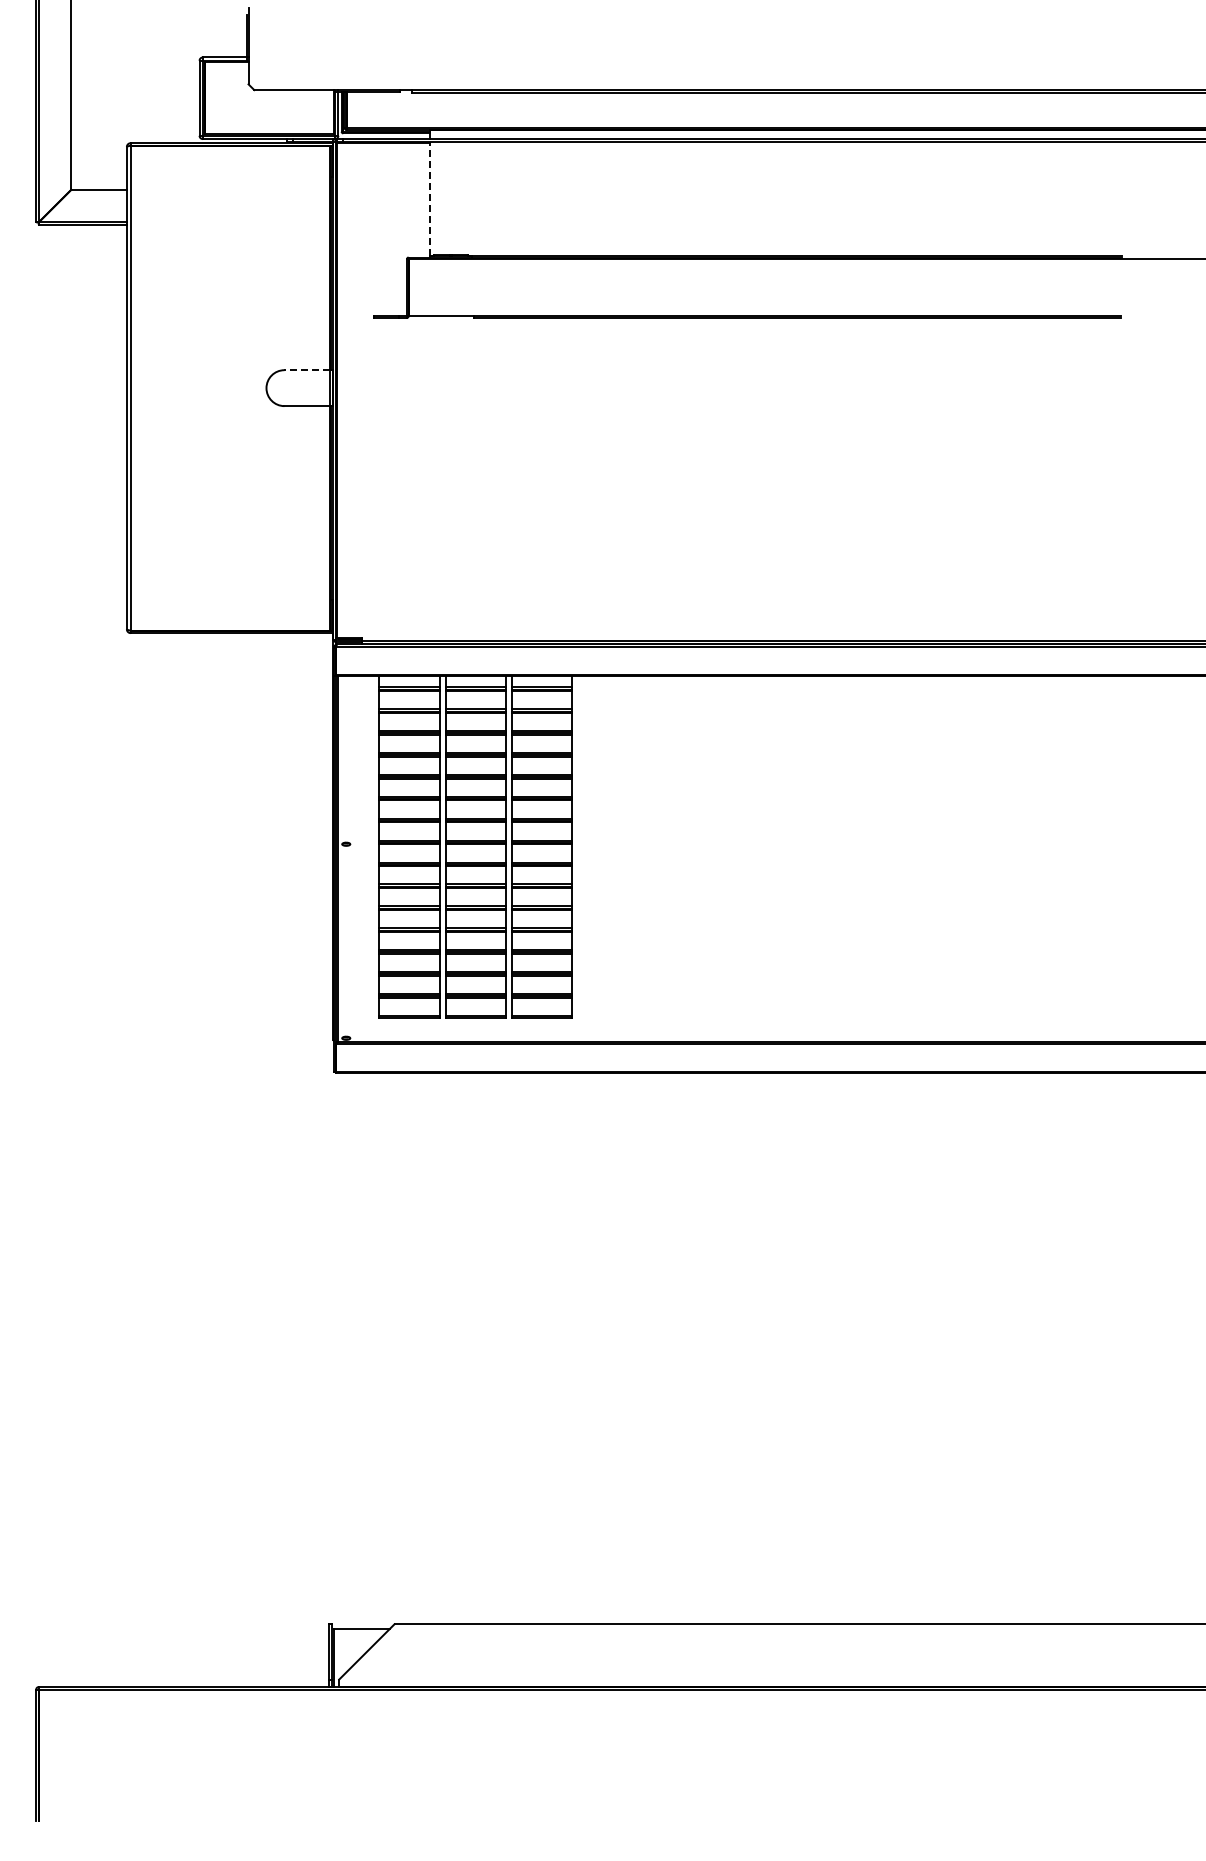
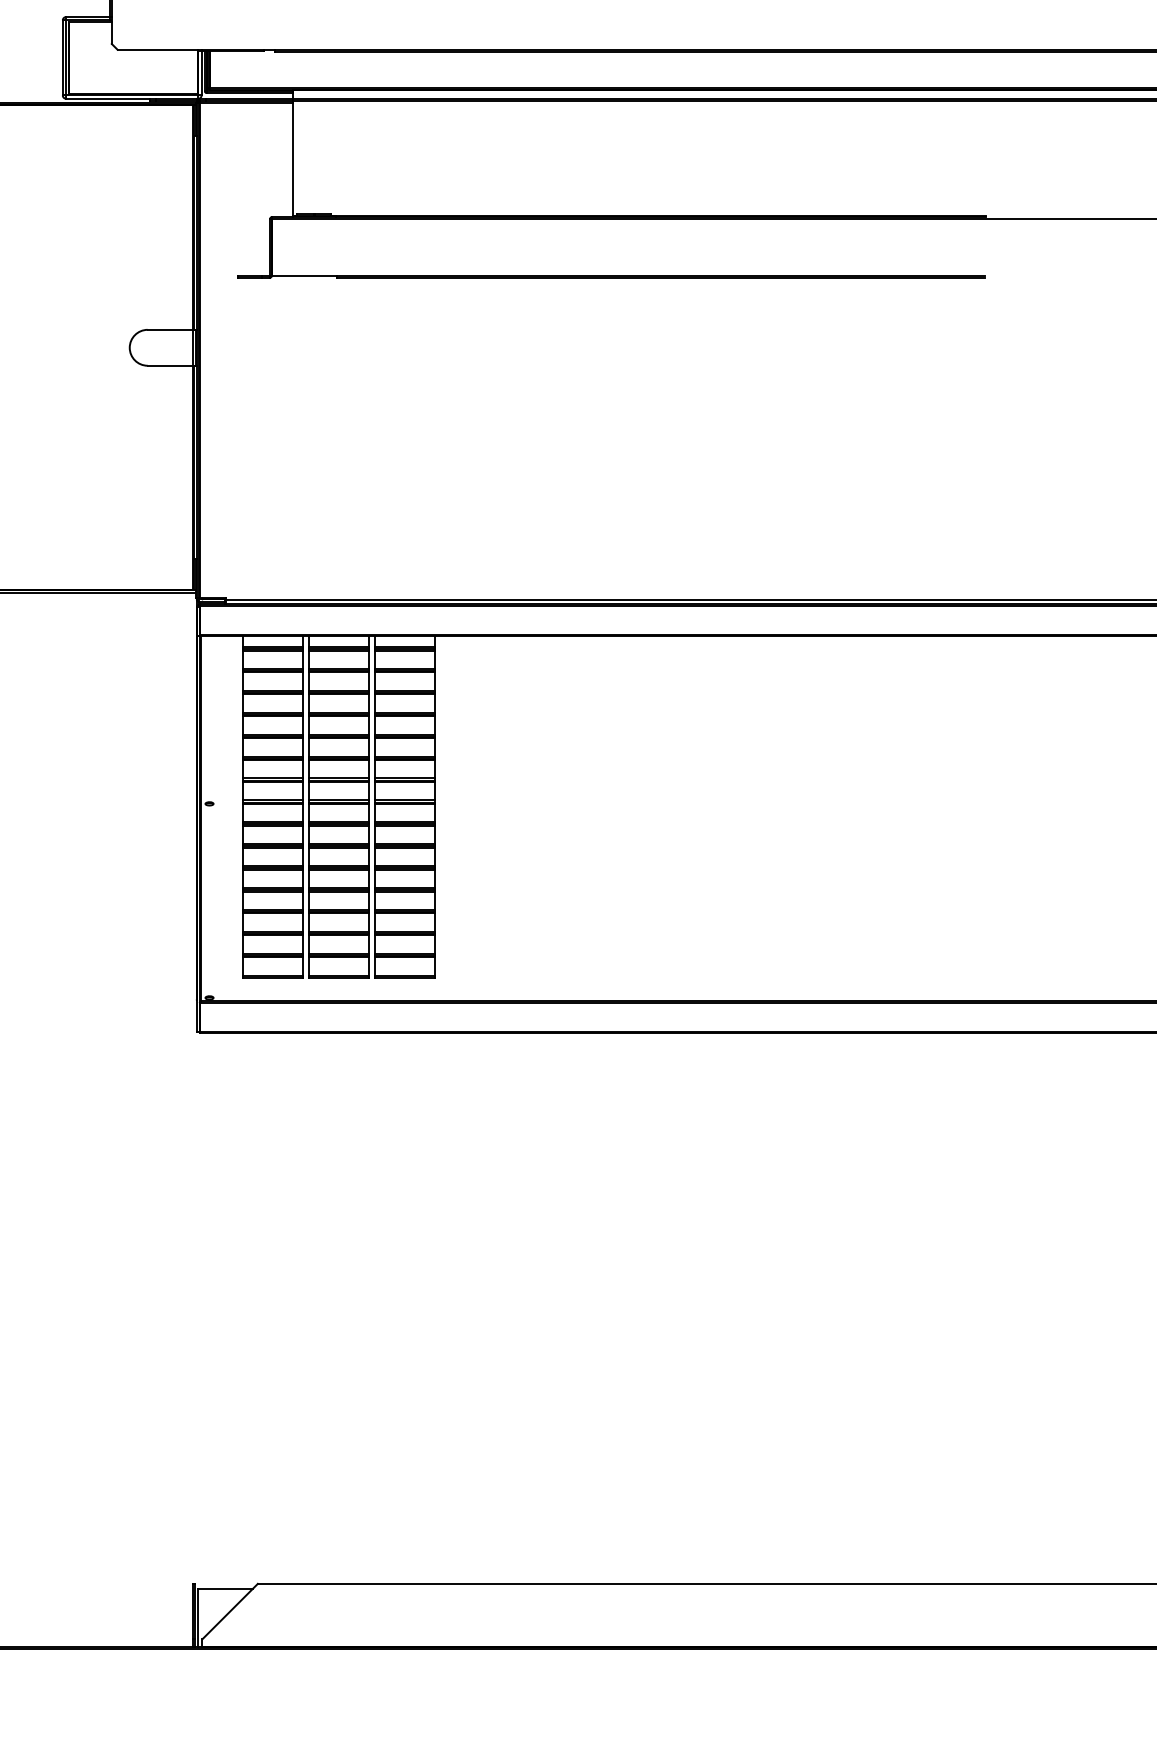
line: (429, 198) -> (292, 158), dashed -> solid
line: (307, 370) -> (170, 330), dashed -> solid

